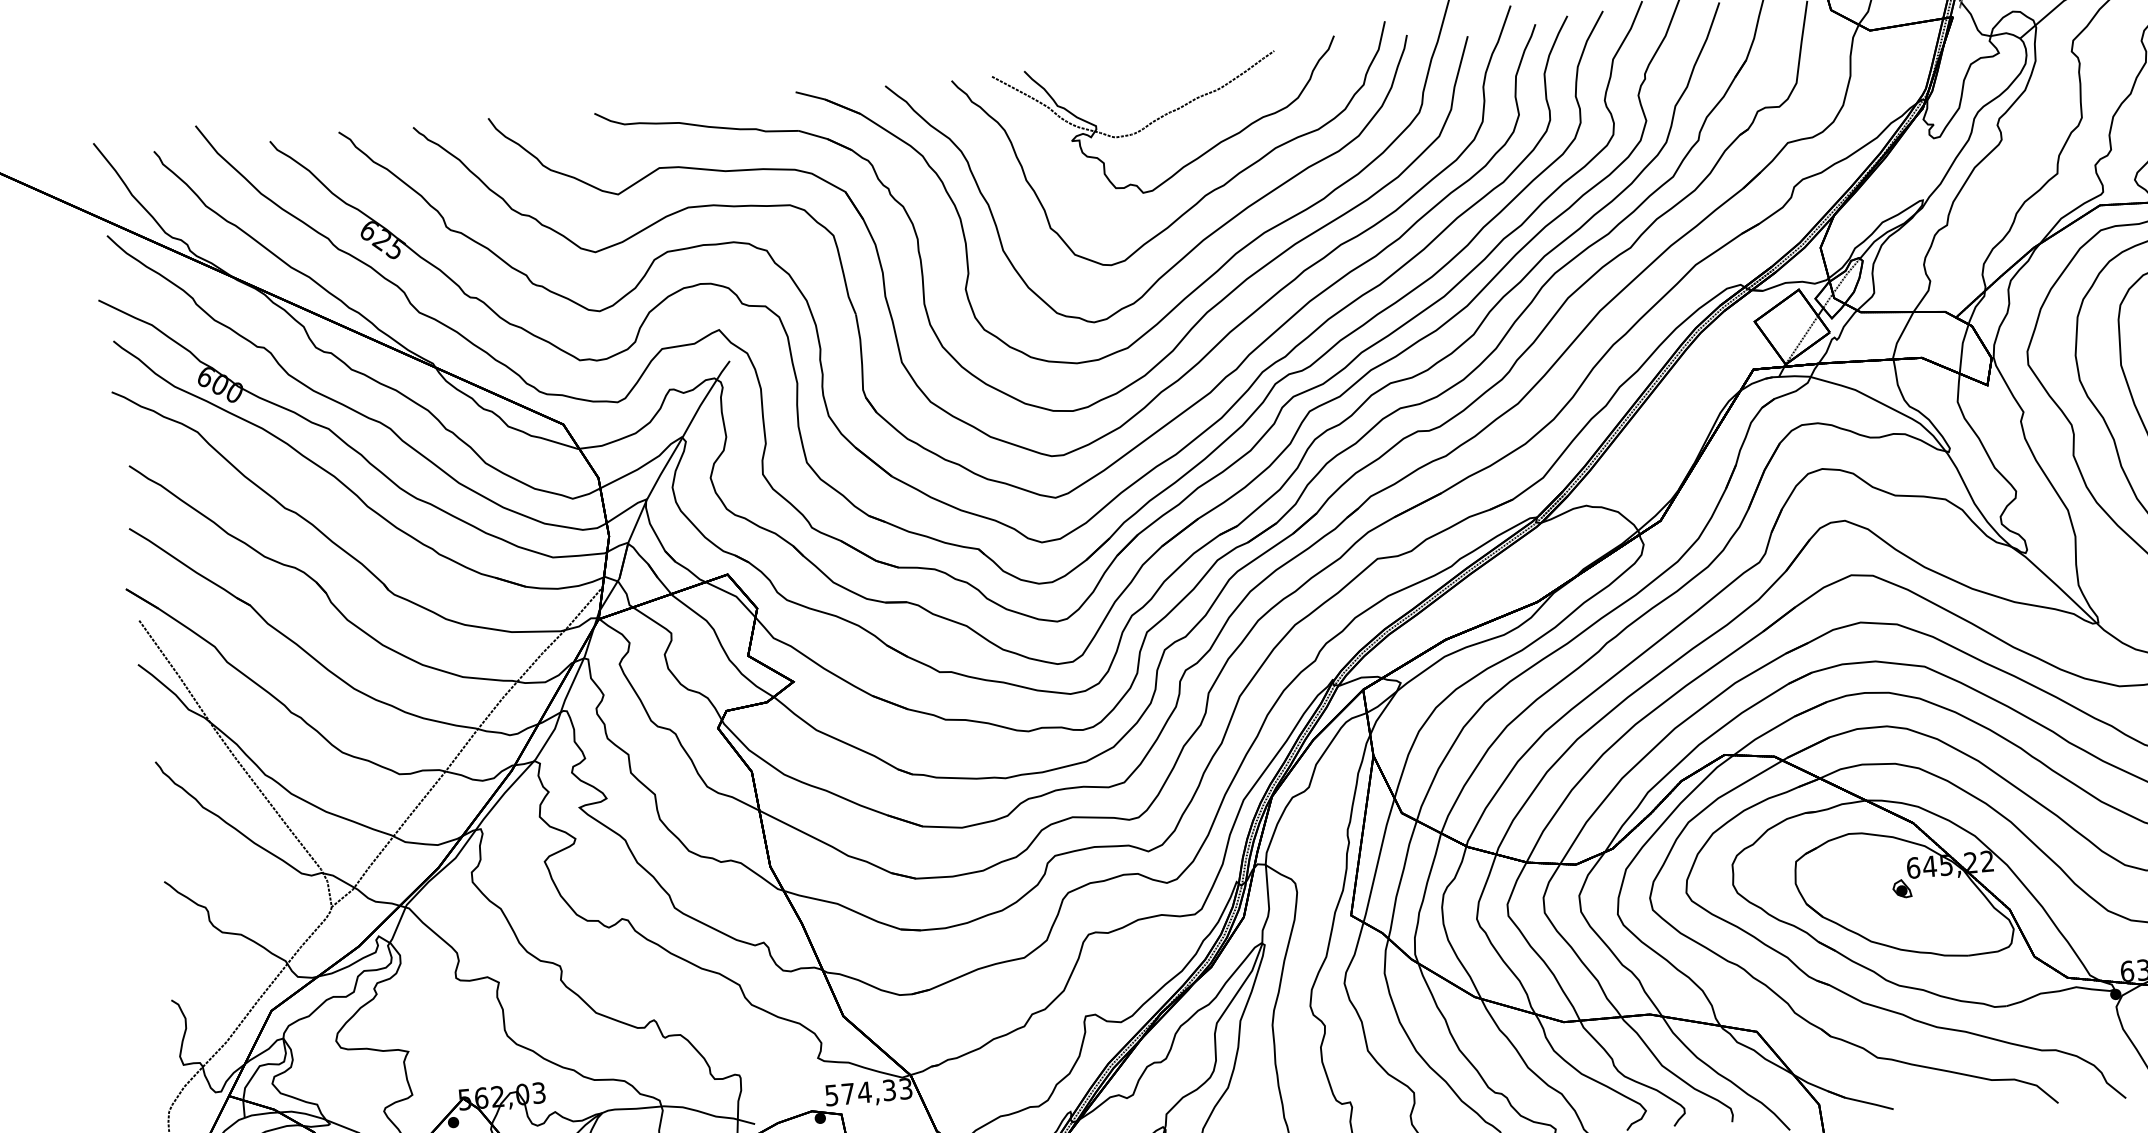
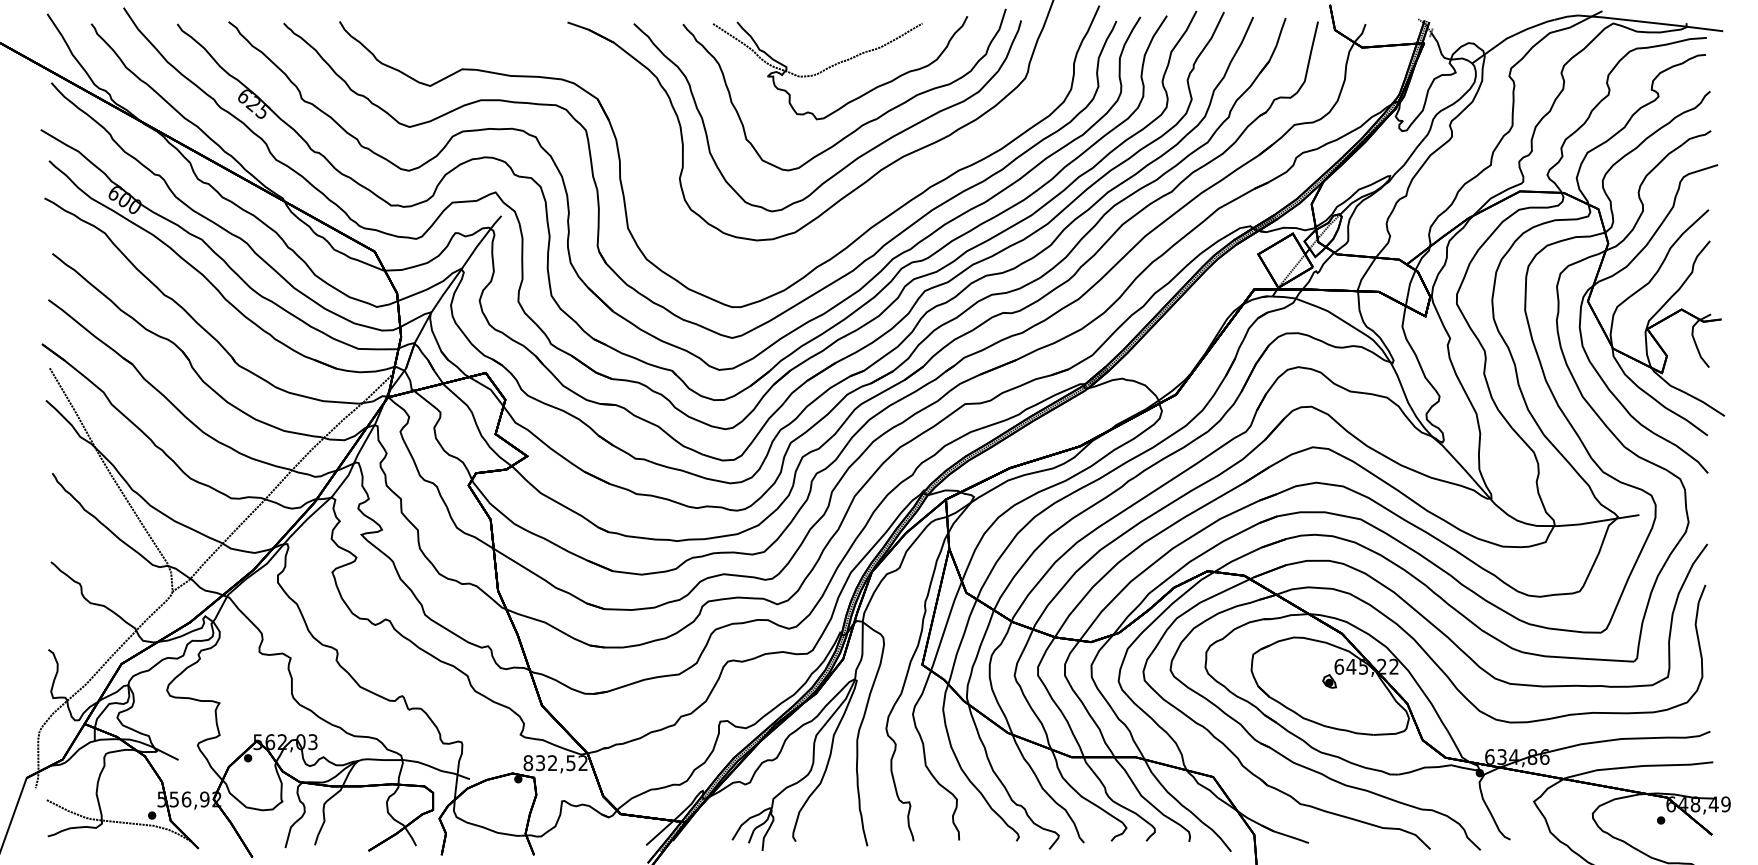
part: (921, 256) -> (649, 151), removed
text: (868, 1092) -> (555, 763), 574,33 -> 832,52

